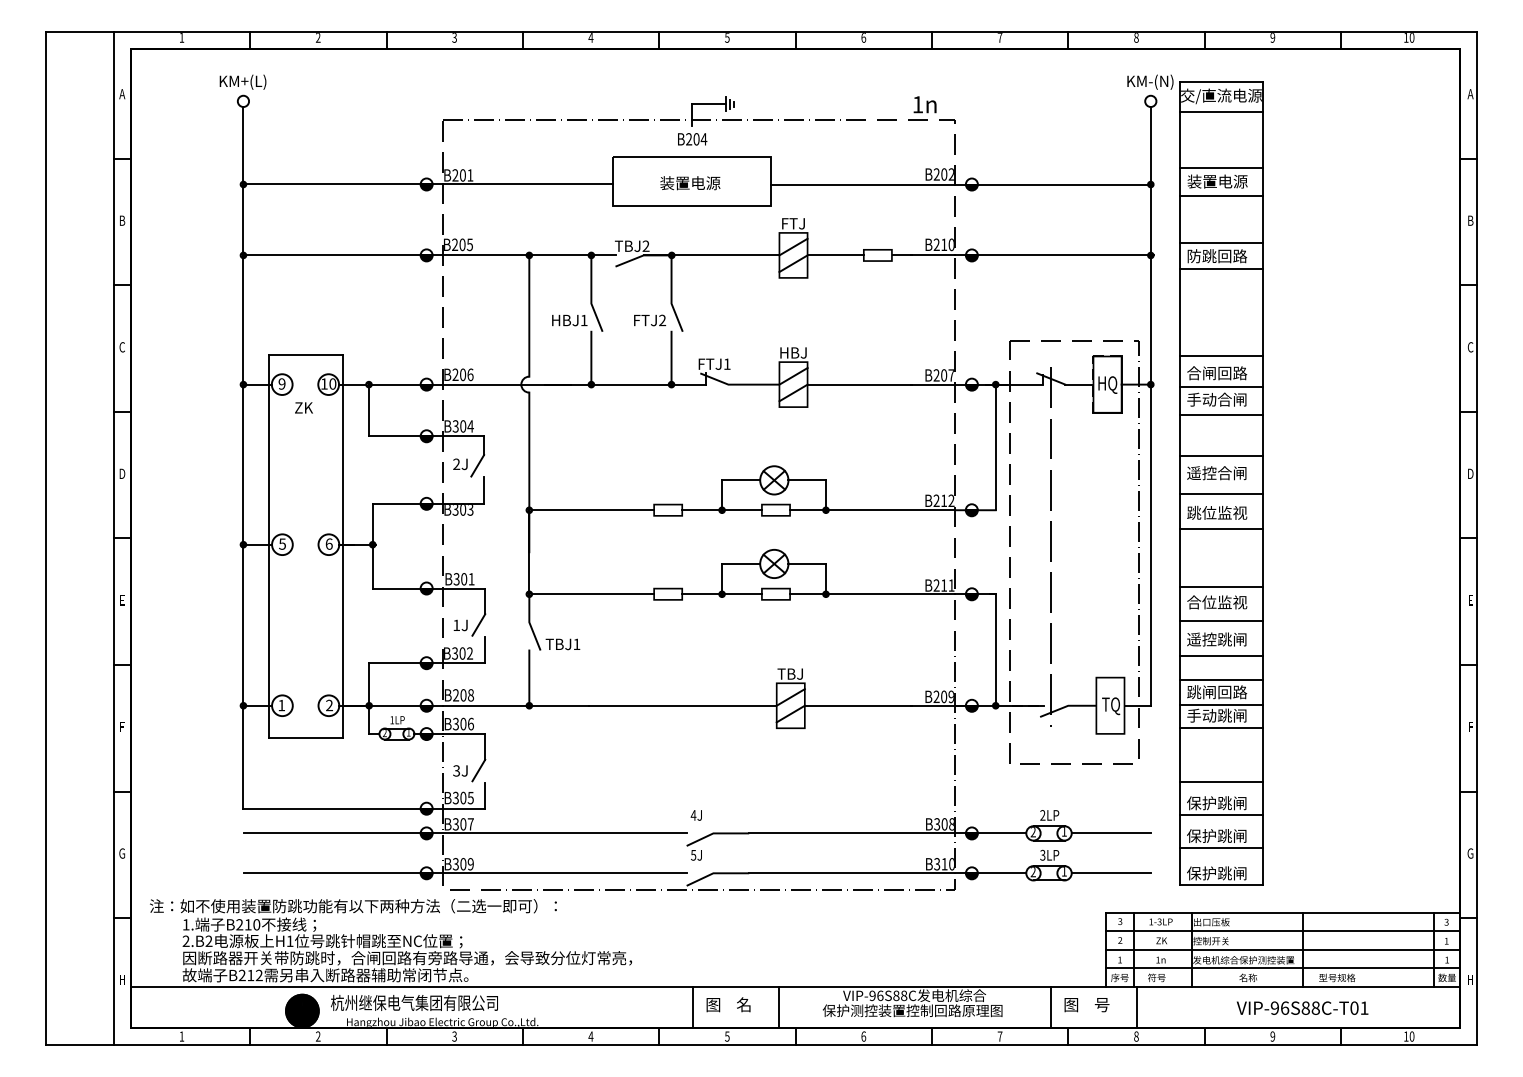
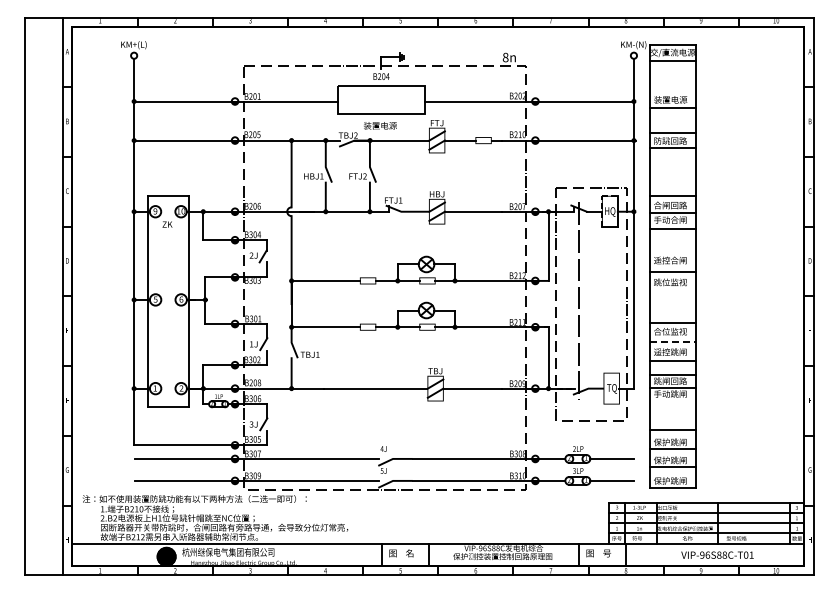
text: (917, 104) -> (505, 57), 1n -> 8n
line: (1220, 168) -> (672, 92), removed
text: (690, 182) -> (380, 125), moved
line: (1220, 456) -> (672, 251), removed
line: (1220, 529) -> (672, 291), removed
line: (1220, 622) -> (672, 342), solid -> dashed
line: (1220, 727) -> (672, 400), removed

